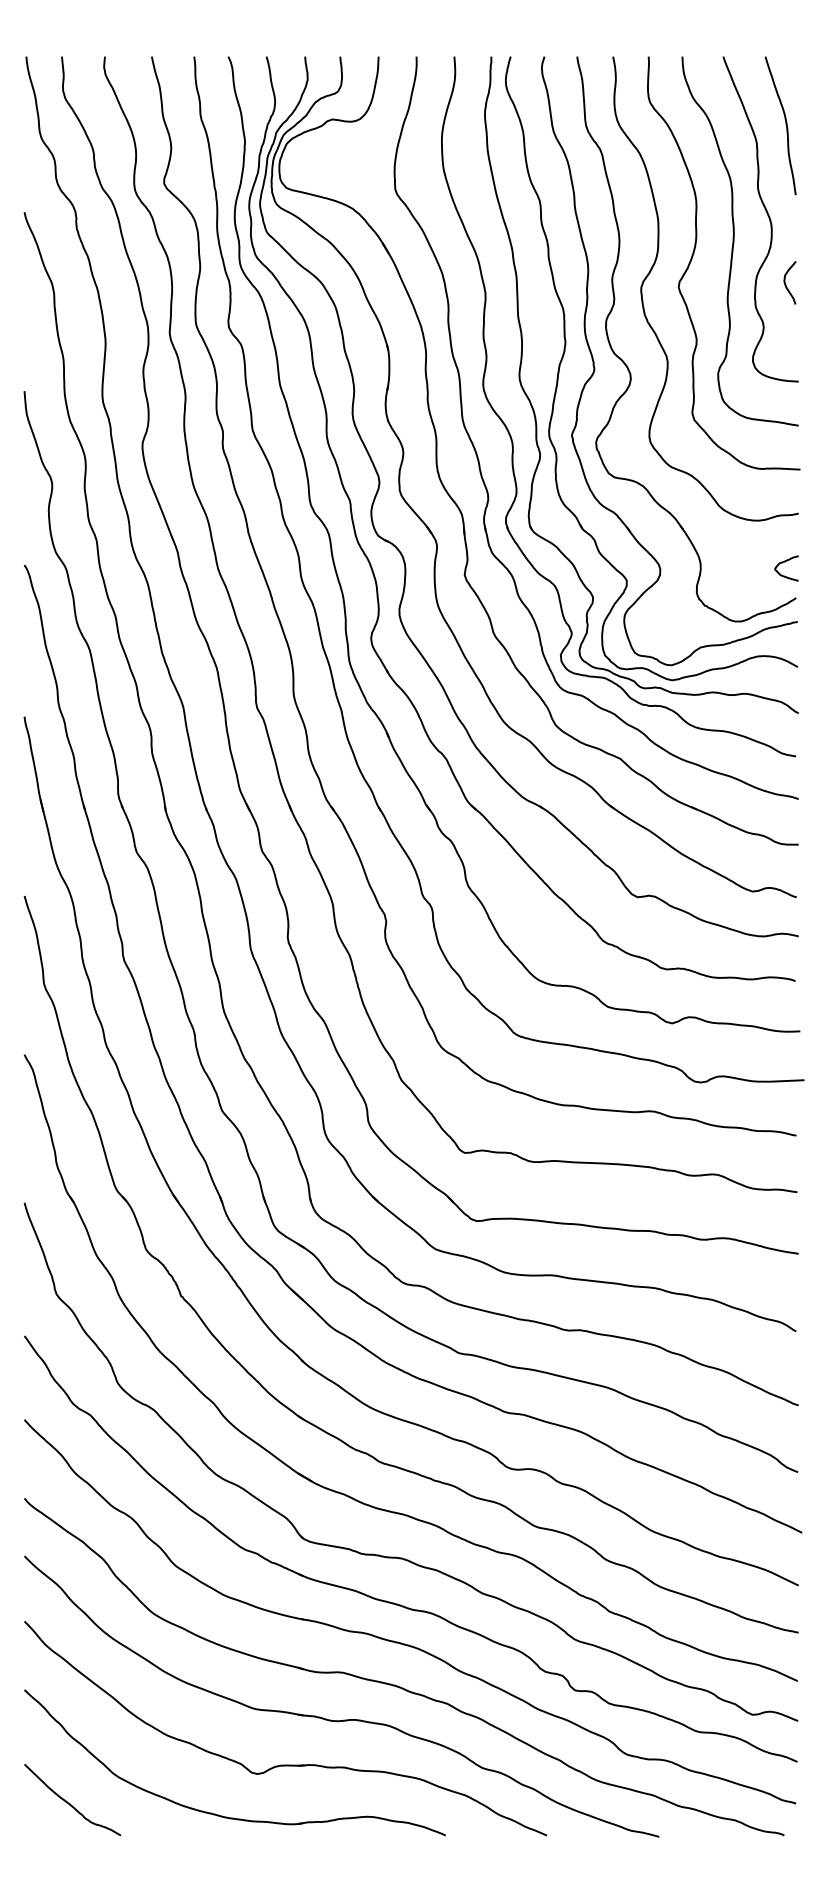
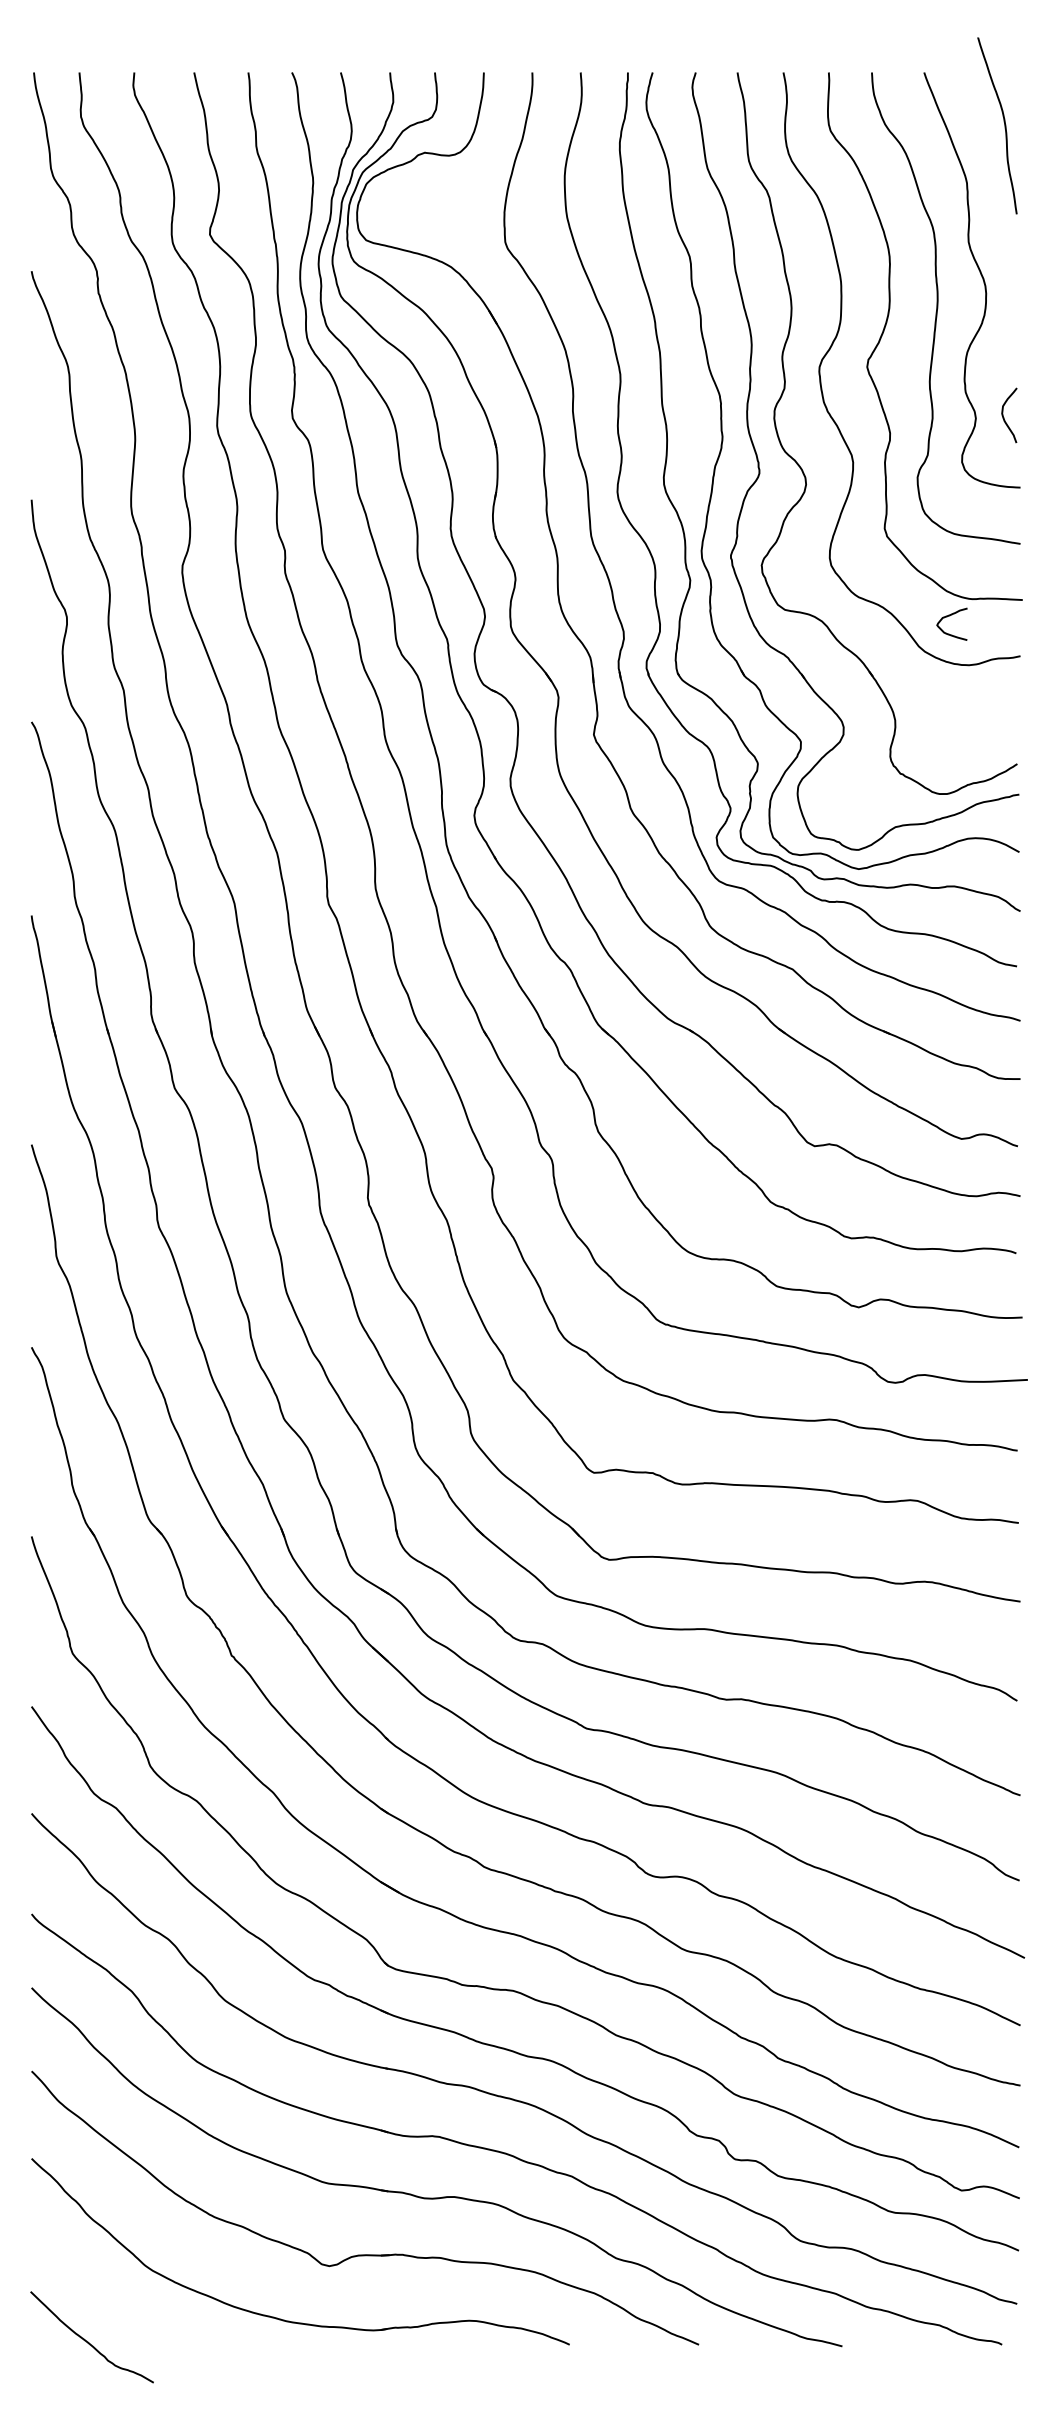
curve: (785, 123) -> (1003, 122), moved
curve: (786, 284) -> (1004, 417), moved
curve: (783, 563) -> (947, 617), moved
curve: (69, 1803) -> (88, 2341), moved

